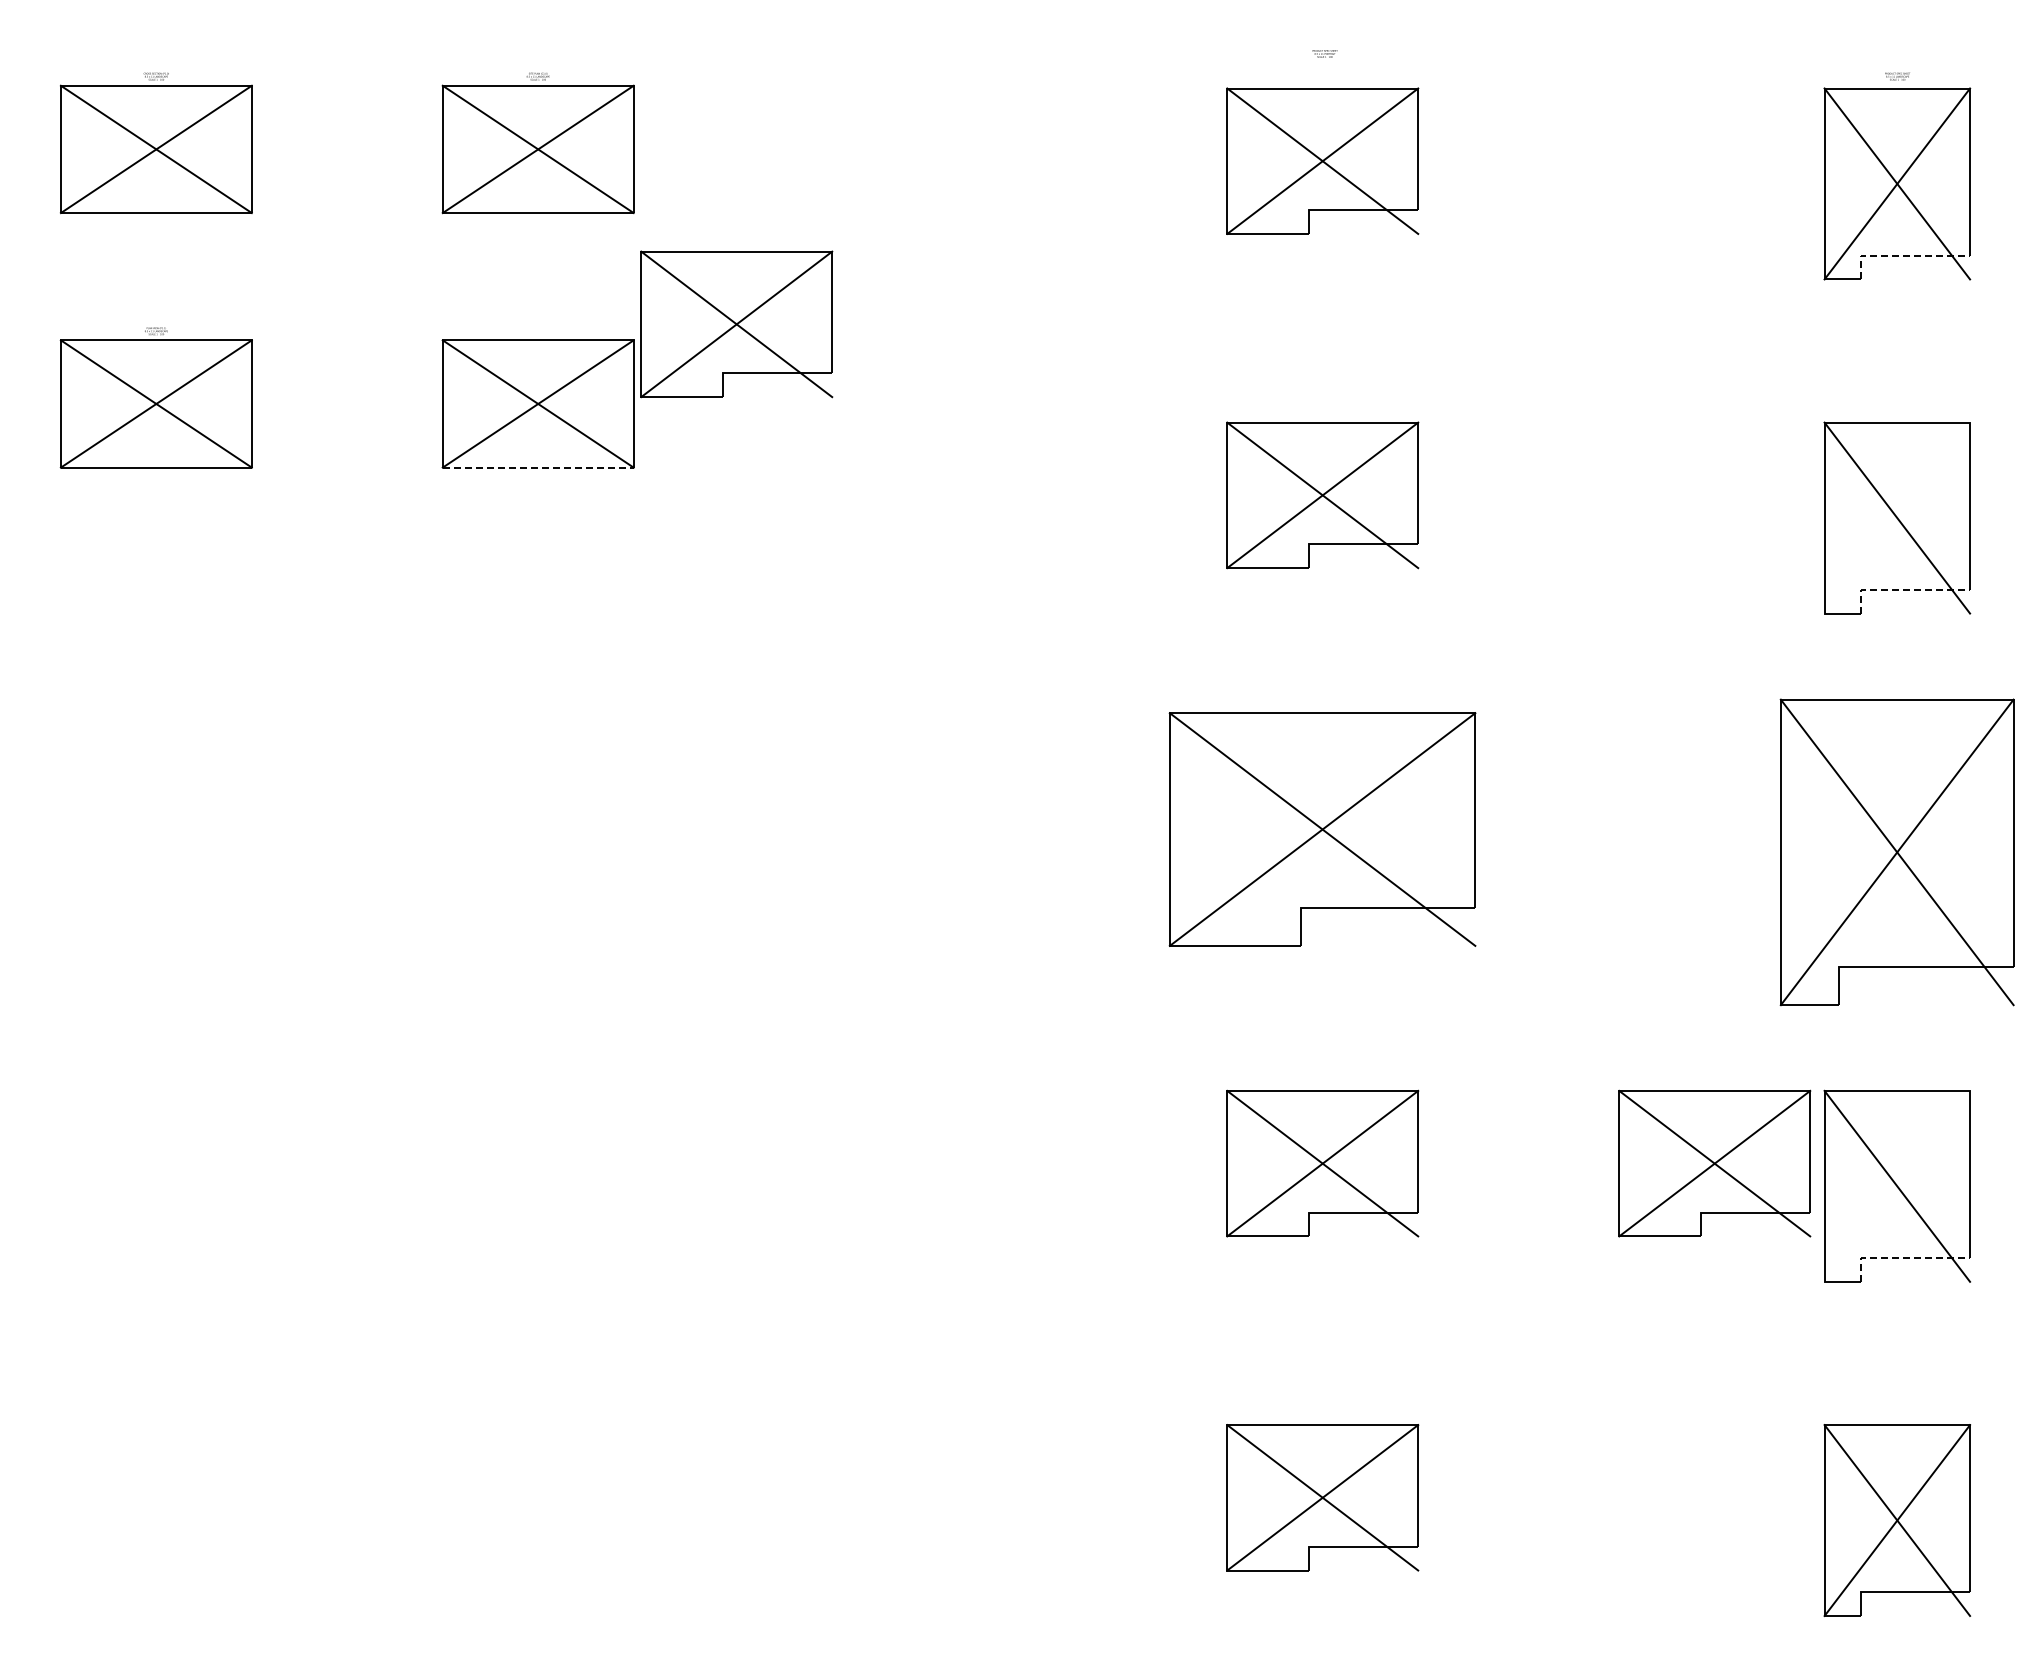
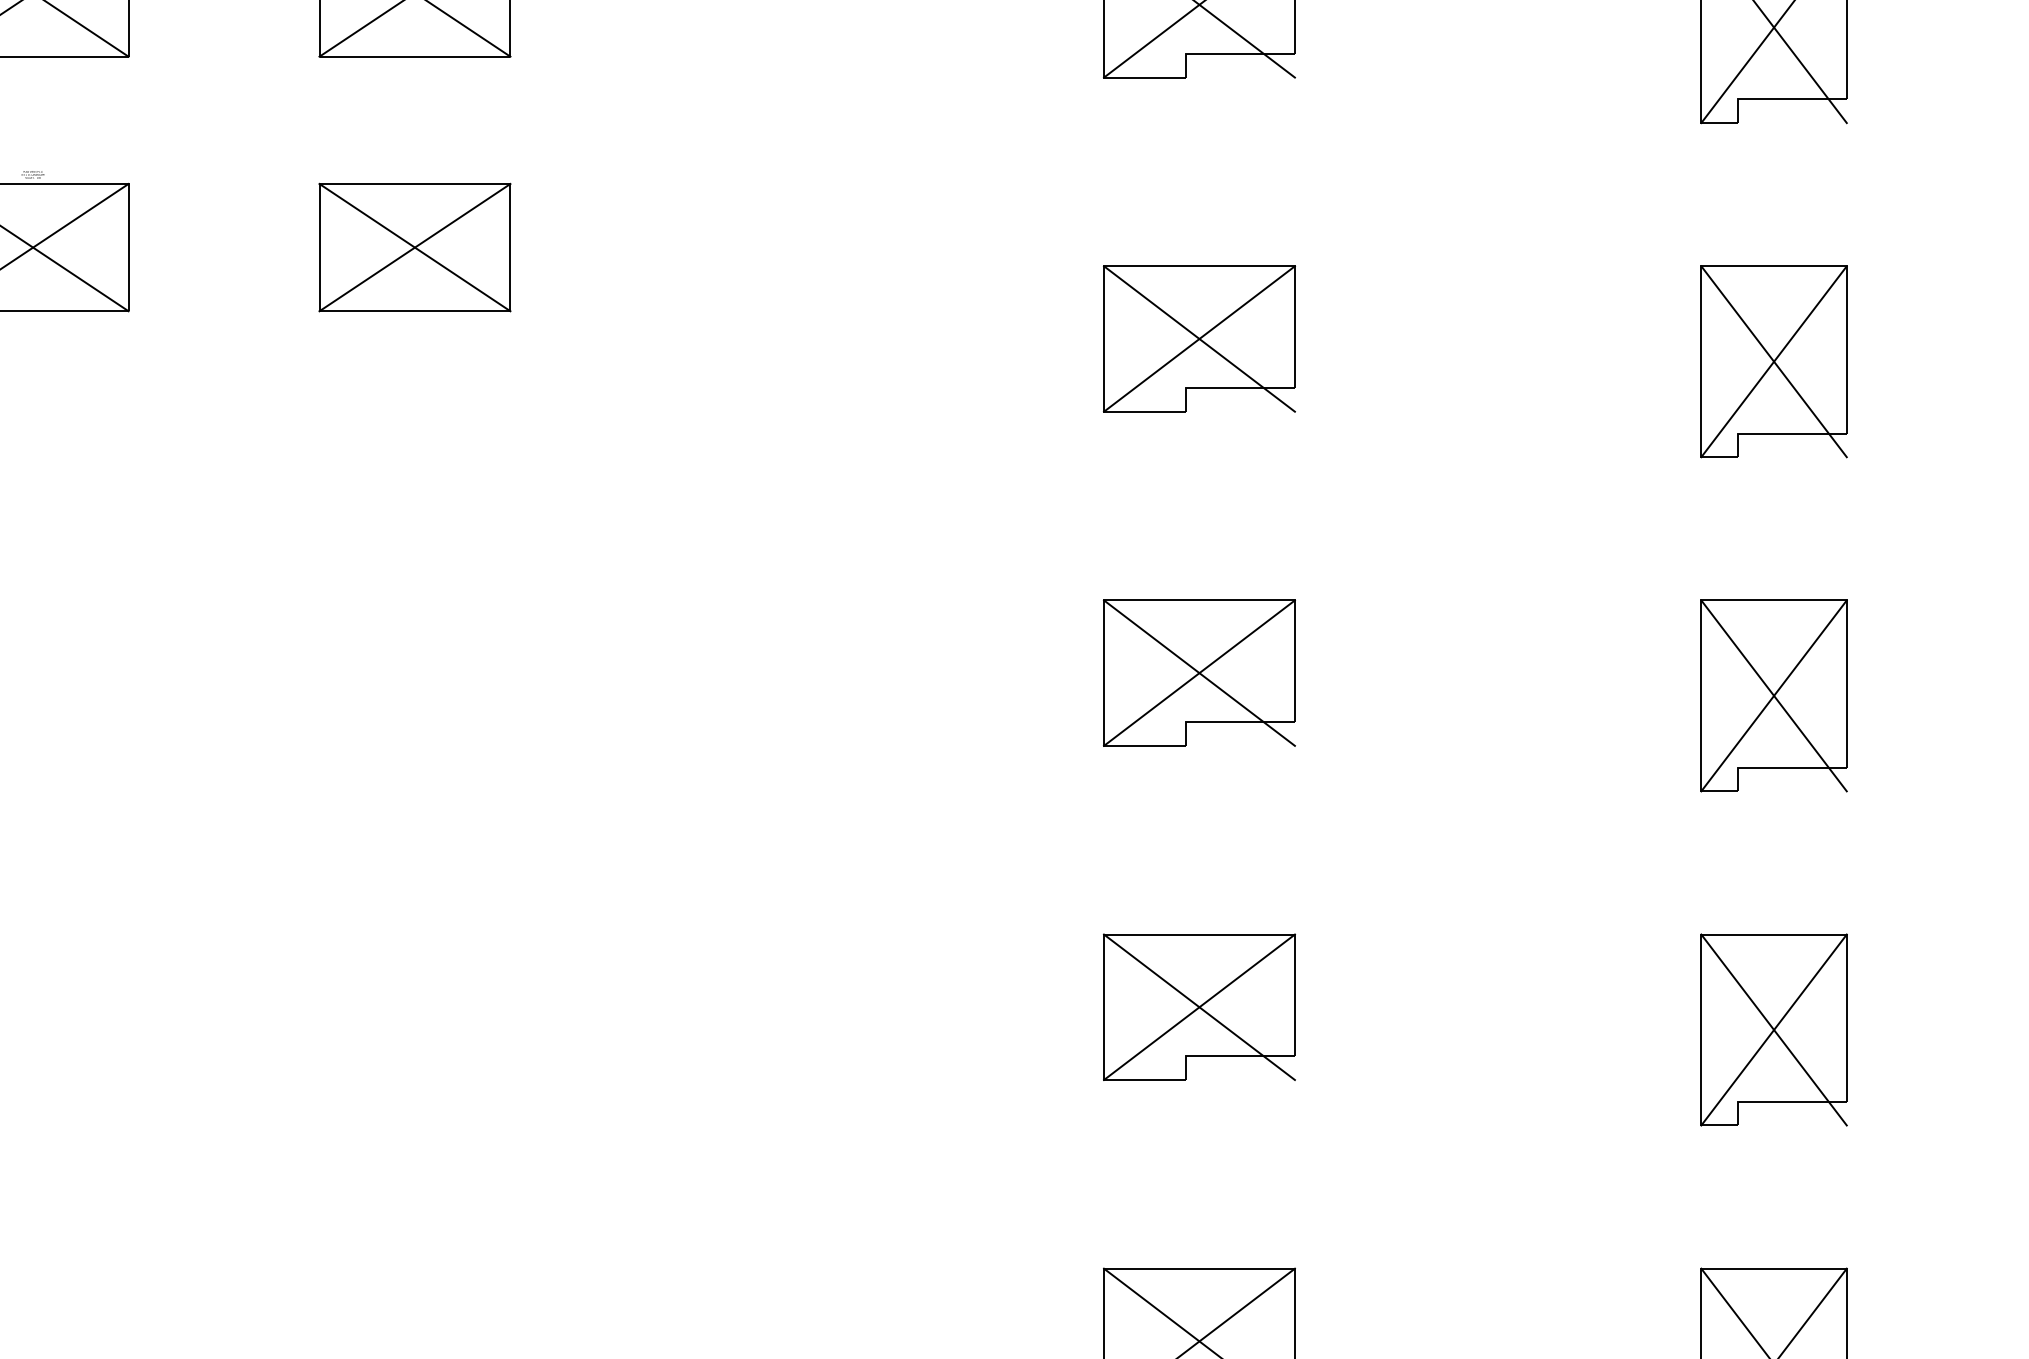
line: (1903, 255) -> (1780, 99), dashed -> solid
part: (736, 324) -> (613, 168), removed
line: (538, 467) -> (415, 311), dashed -> solid
line: (1897, 517) -> (1774, 361), added
line: (1903, 589) -> (1780, 433), dashed -> solid
part: (1322, 829) -> (1199, 673), size x0.62
part: (1897, 851) -> (1774, 695), size x0.62
part: (1714, 1163) -> (1591, 1007), removed
line: (1897, 1185) -> (1774, 1029), added
line: (1903, 1258) -> (1780, 1102), dashed -> solid

